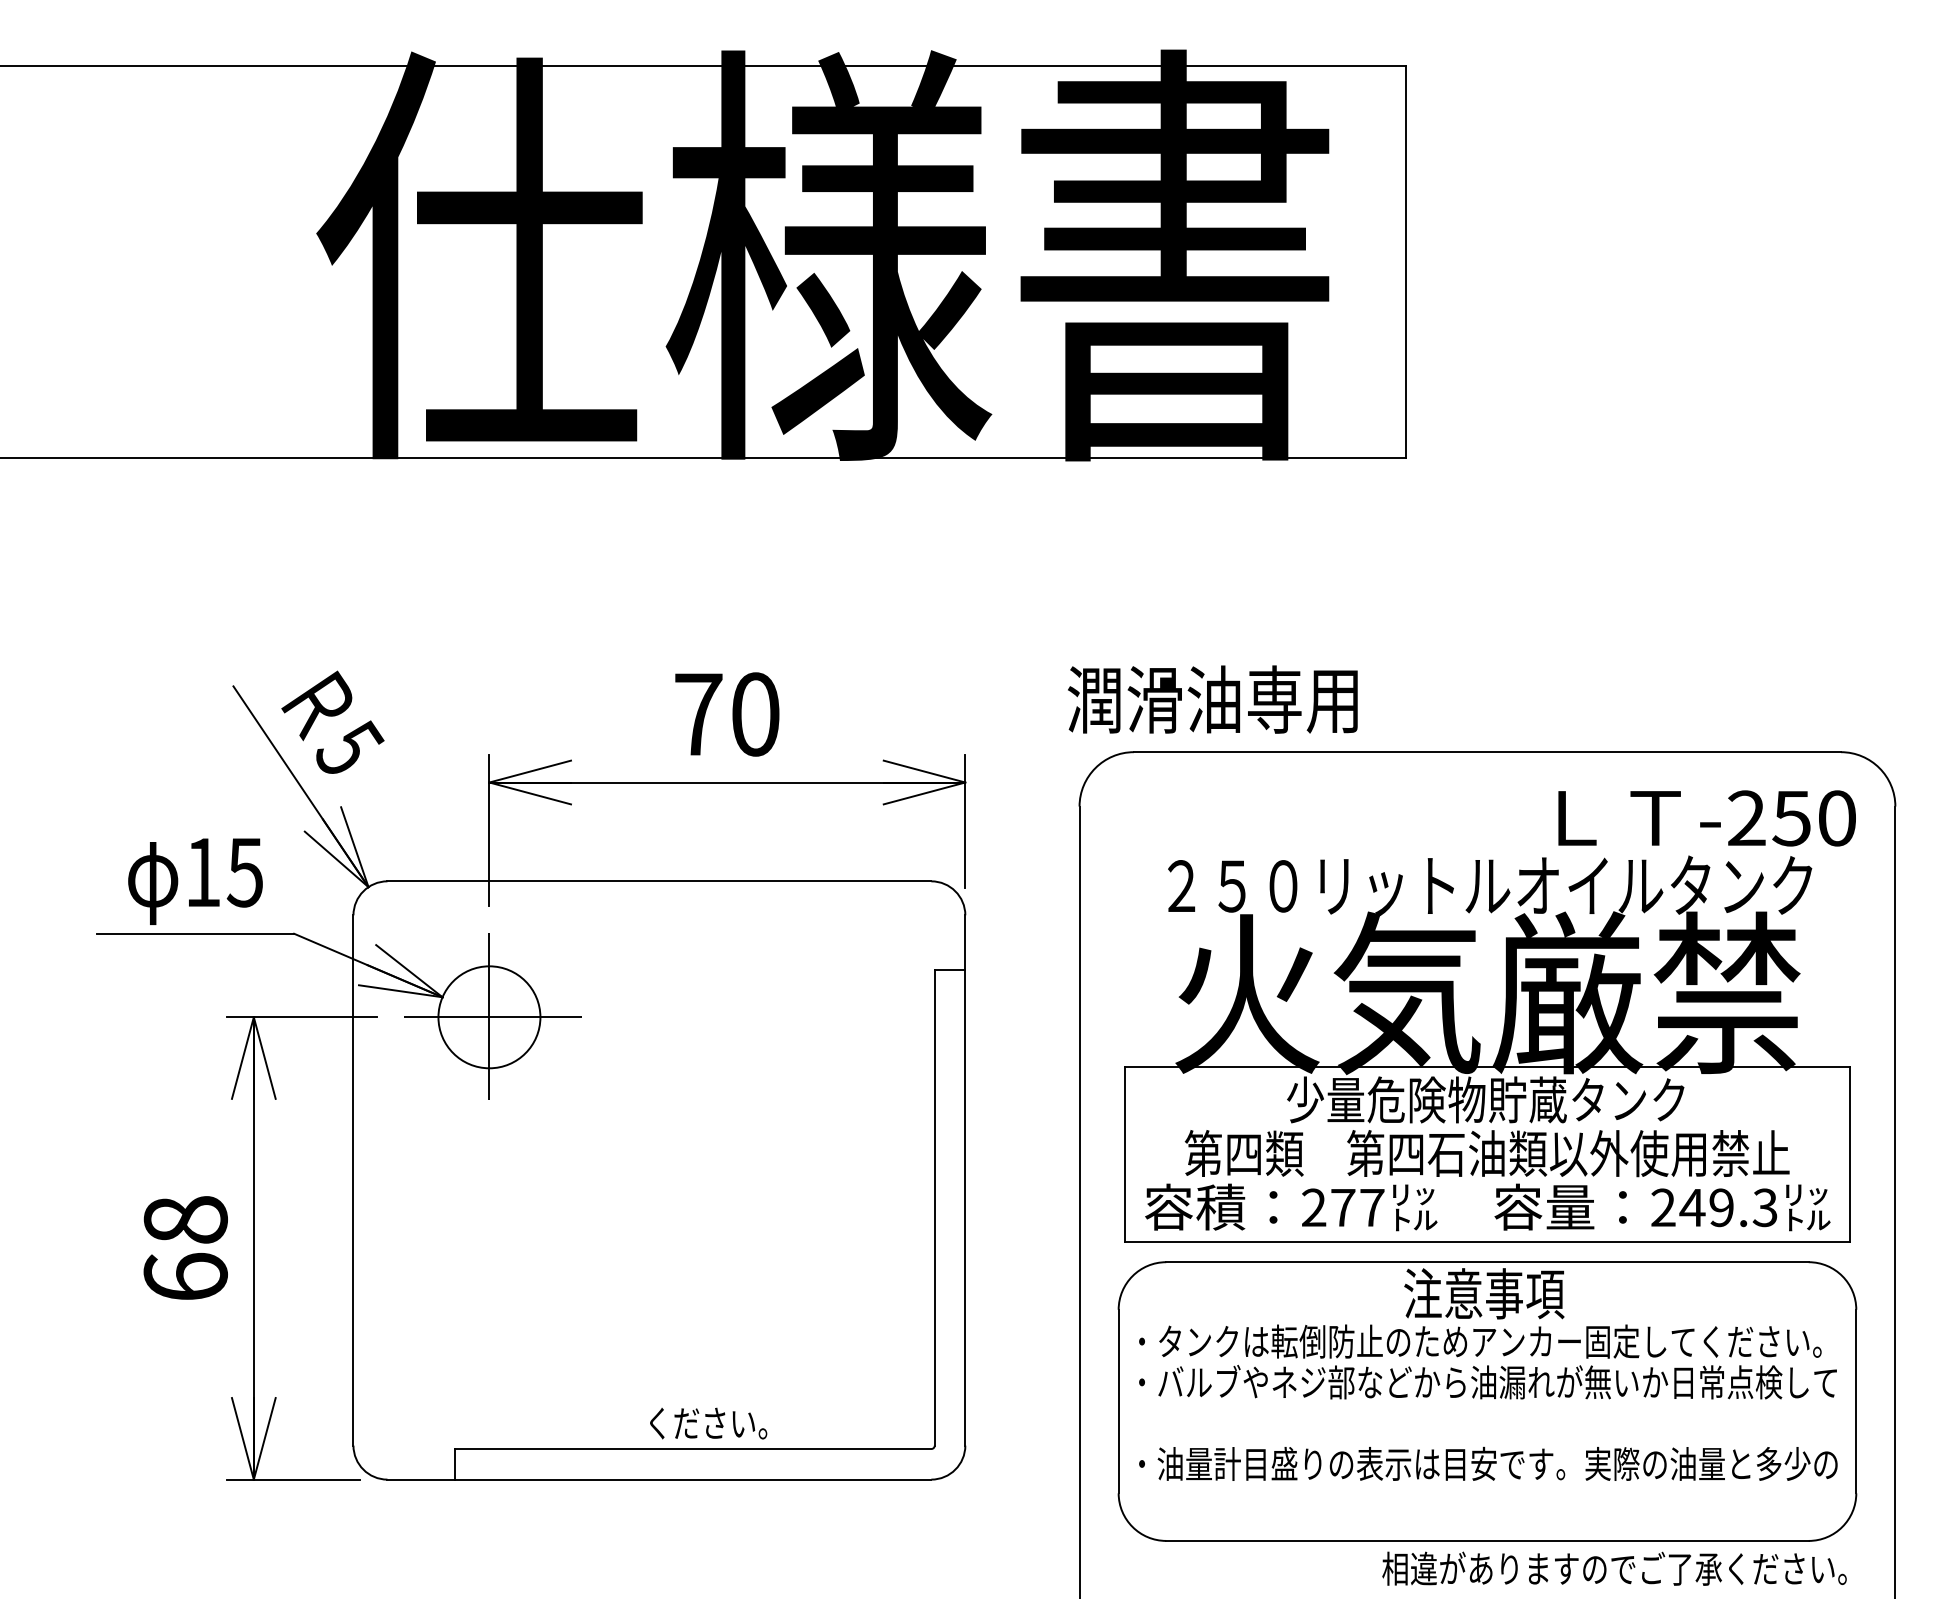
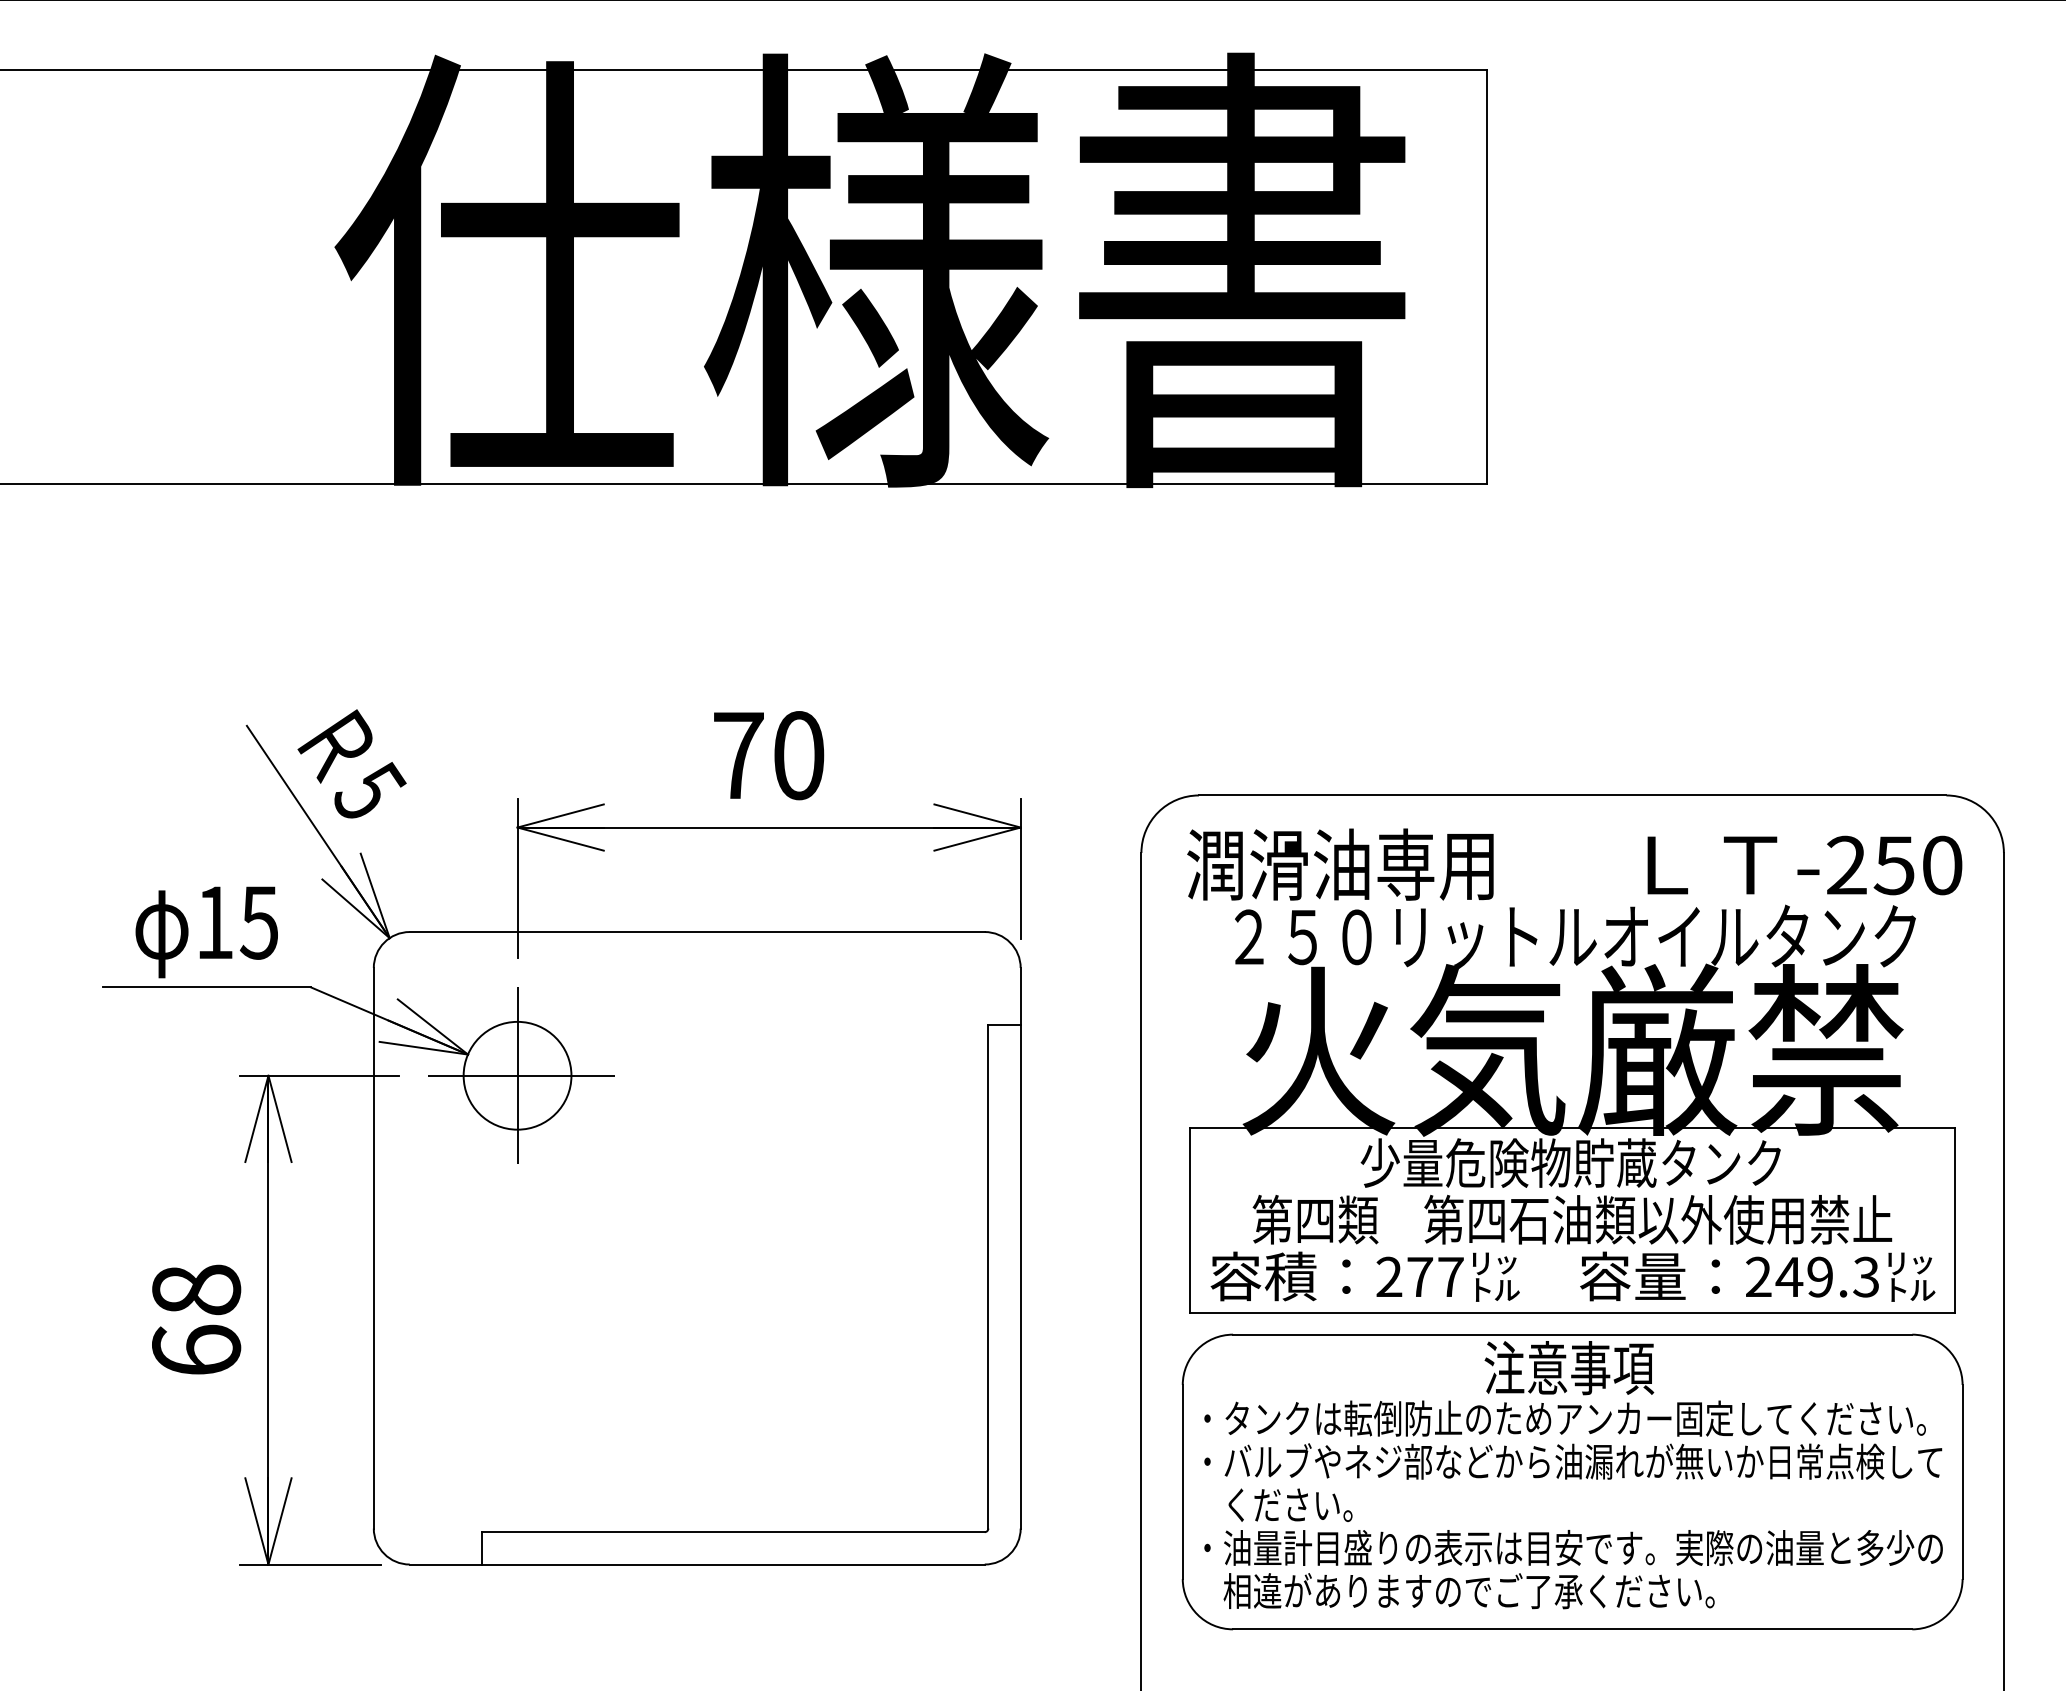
text: (1212, 699) -> (1340, 864), moved
text: (708, 1423) -> (1290, 1505), moved
text: (1614, 1568) -> (1469, 1590), moved

